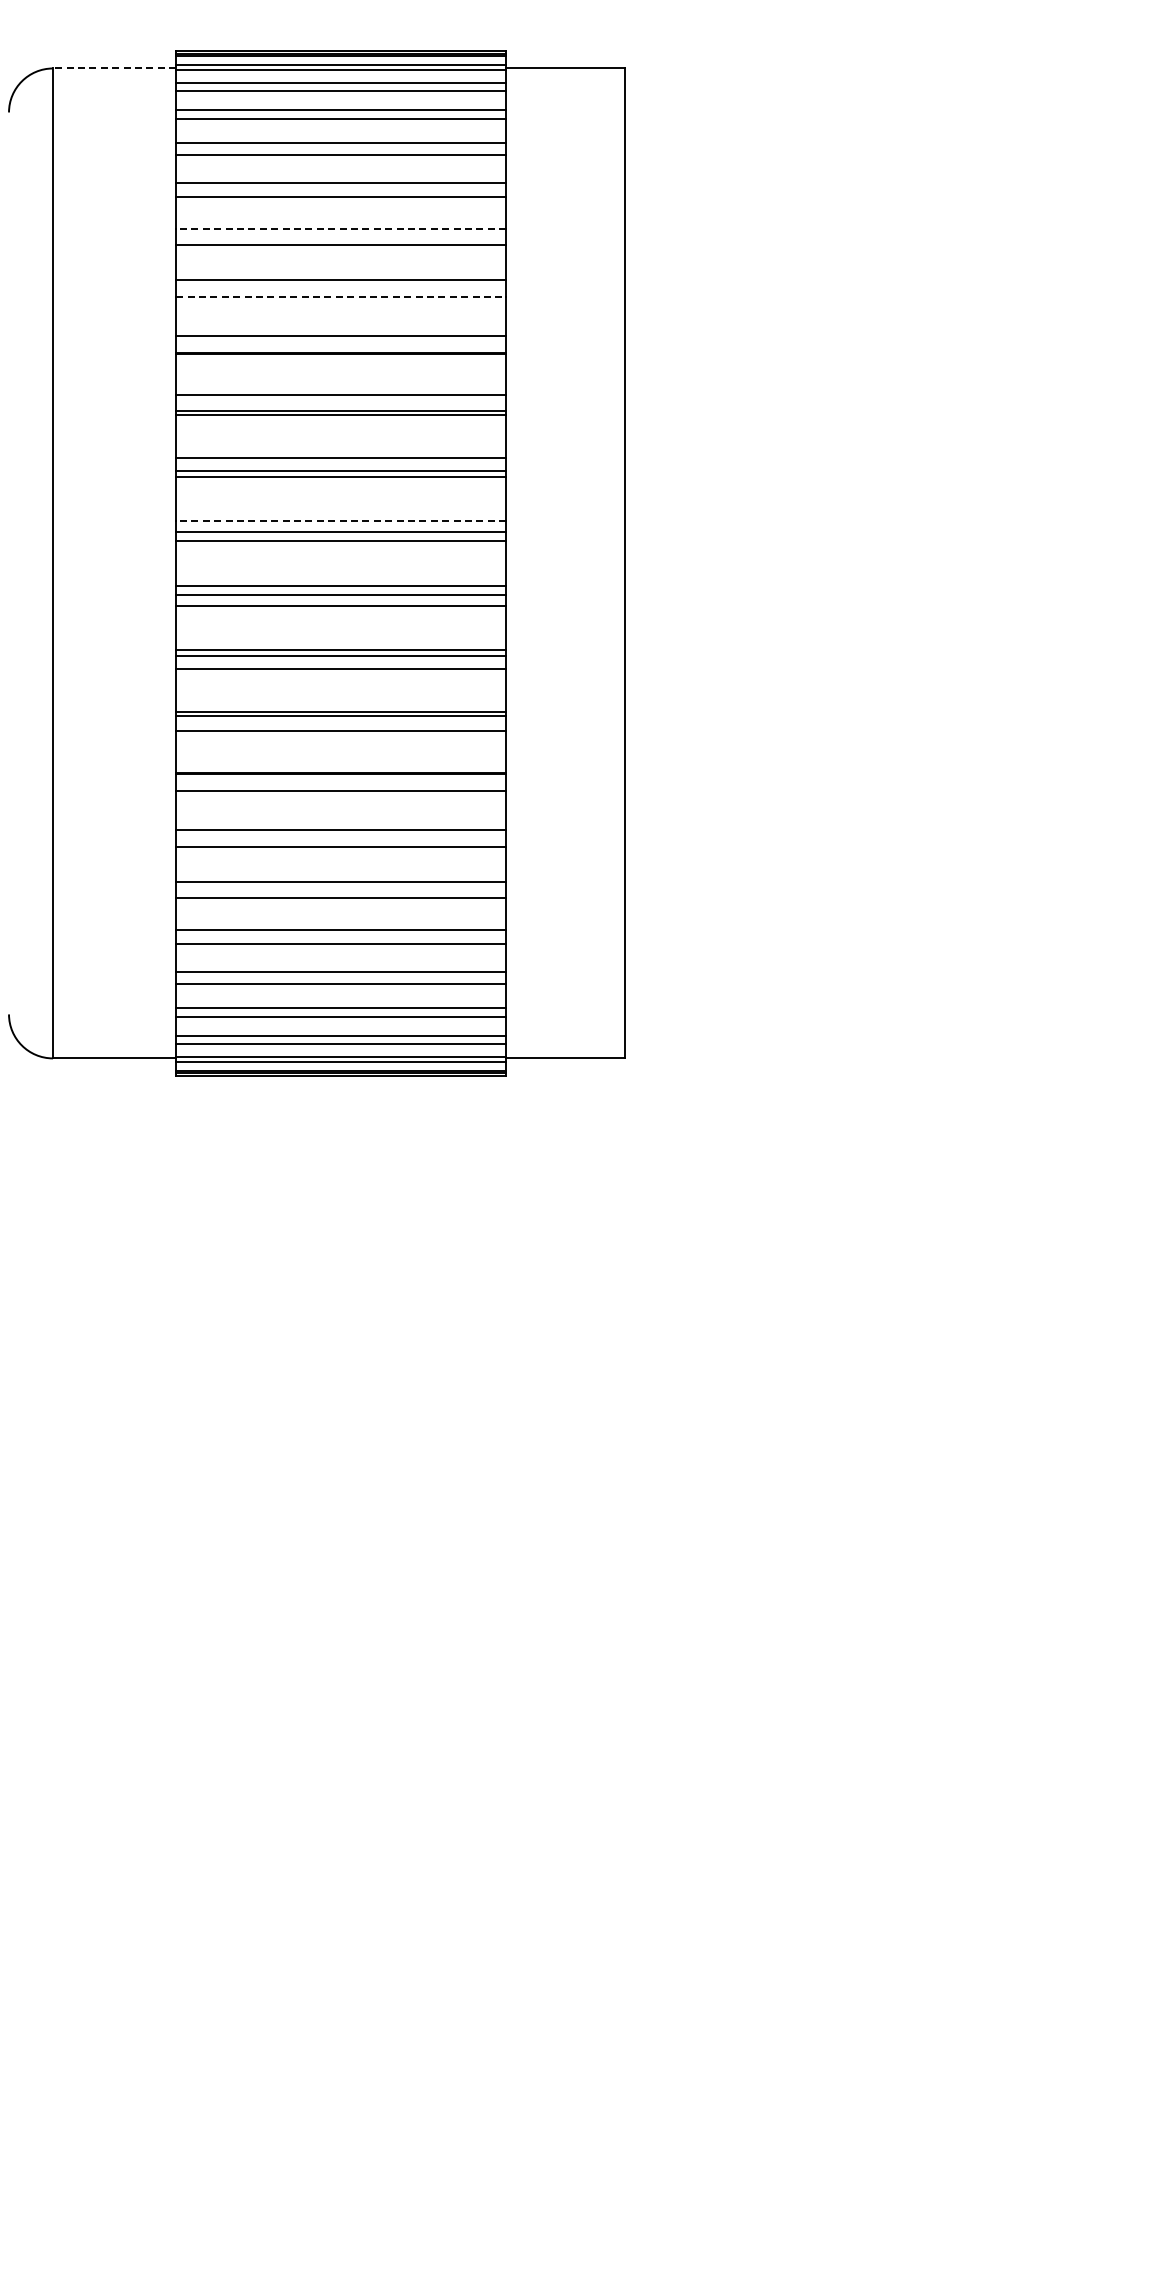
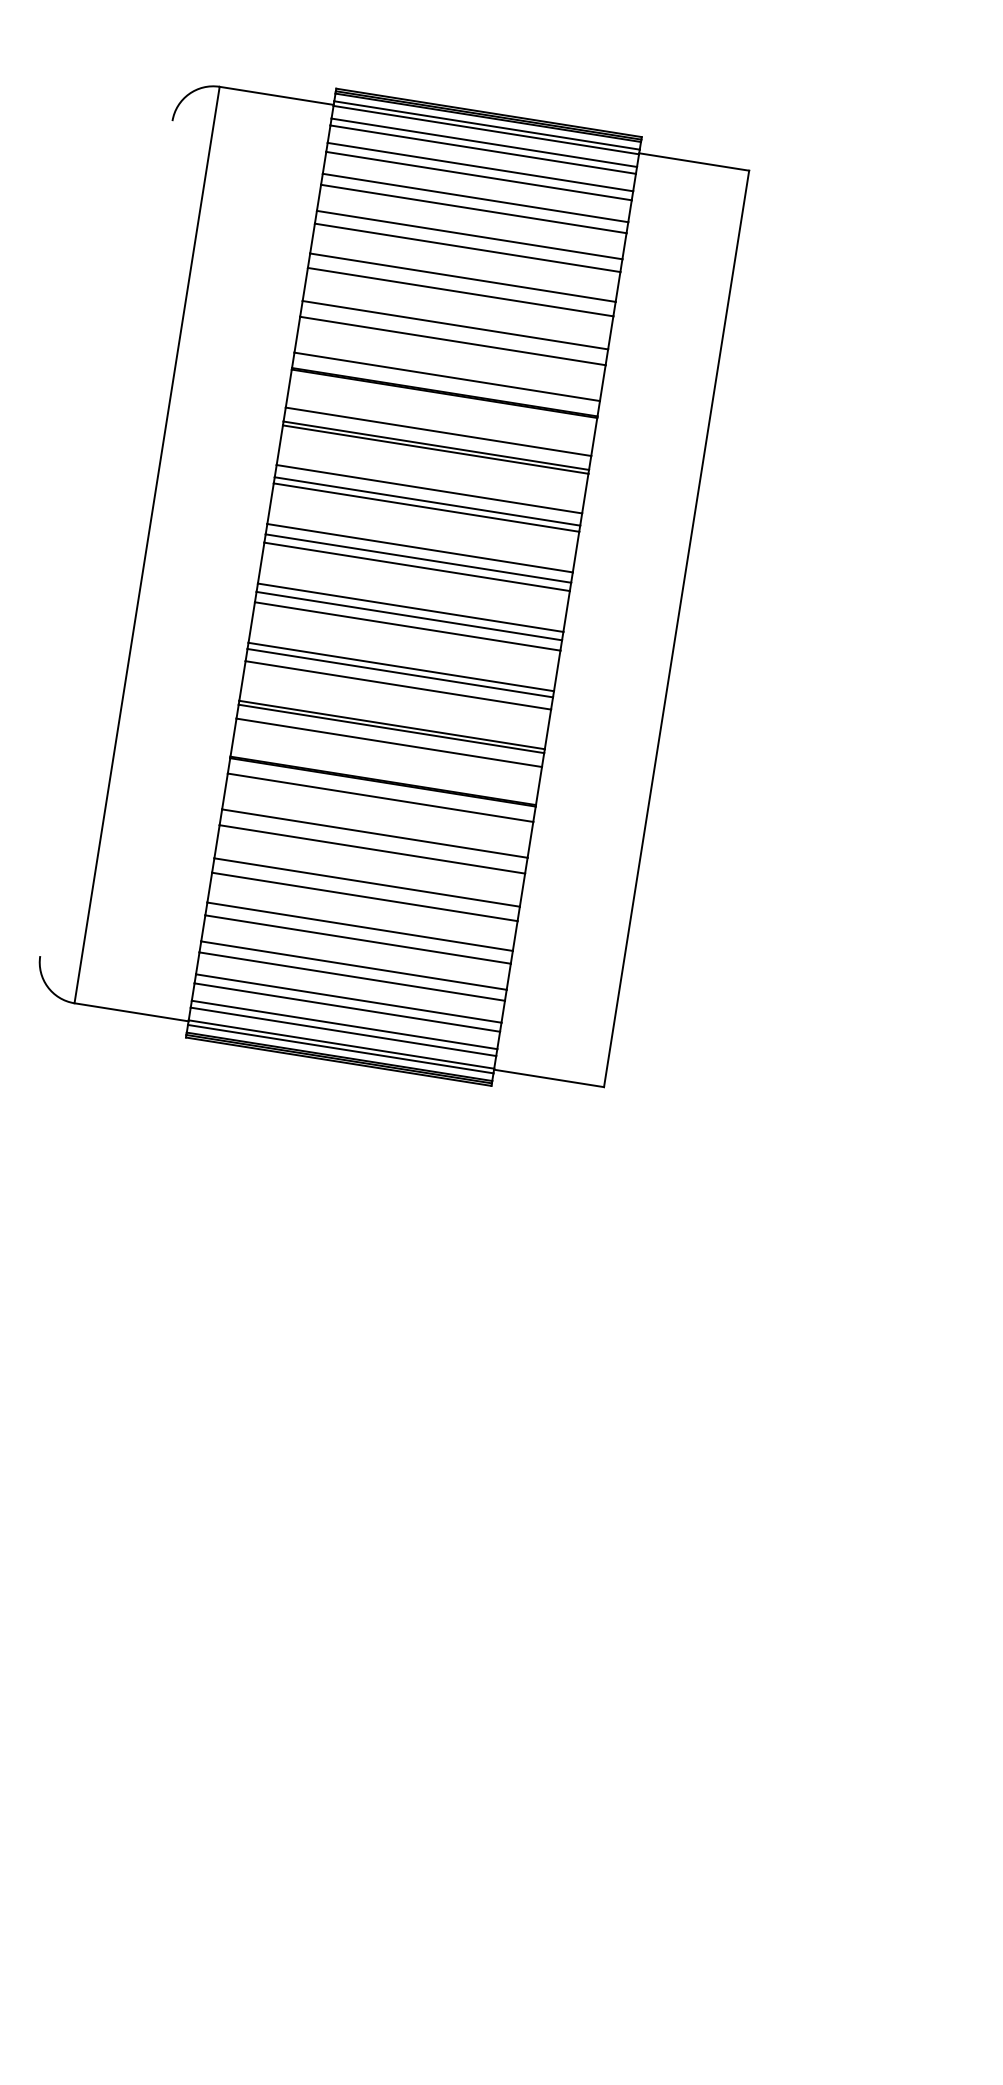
line: (114, 68) -> (276, 95), dashed -> solid
line: (341, 229) -> (463, 278), dashed -> solid
line: (341, 297) -> (453, 341), dashed -> solid
line: (341, 521) -> (420, 548), dashed -> solid

